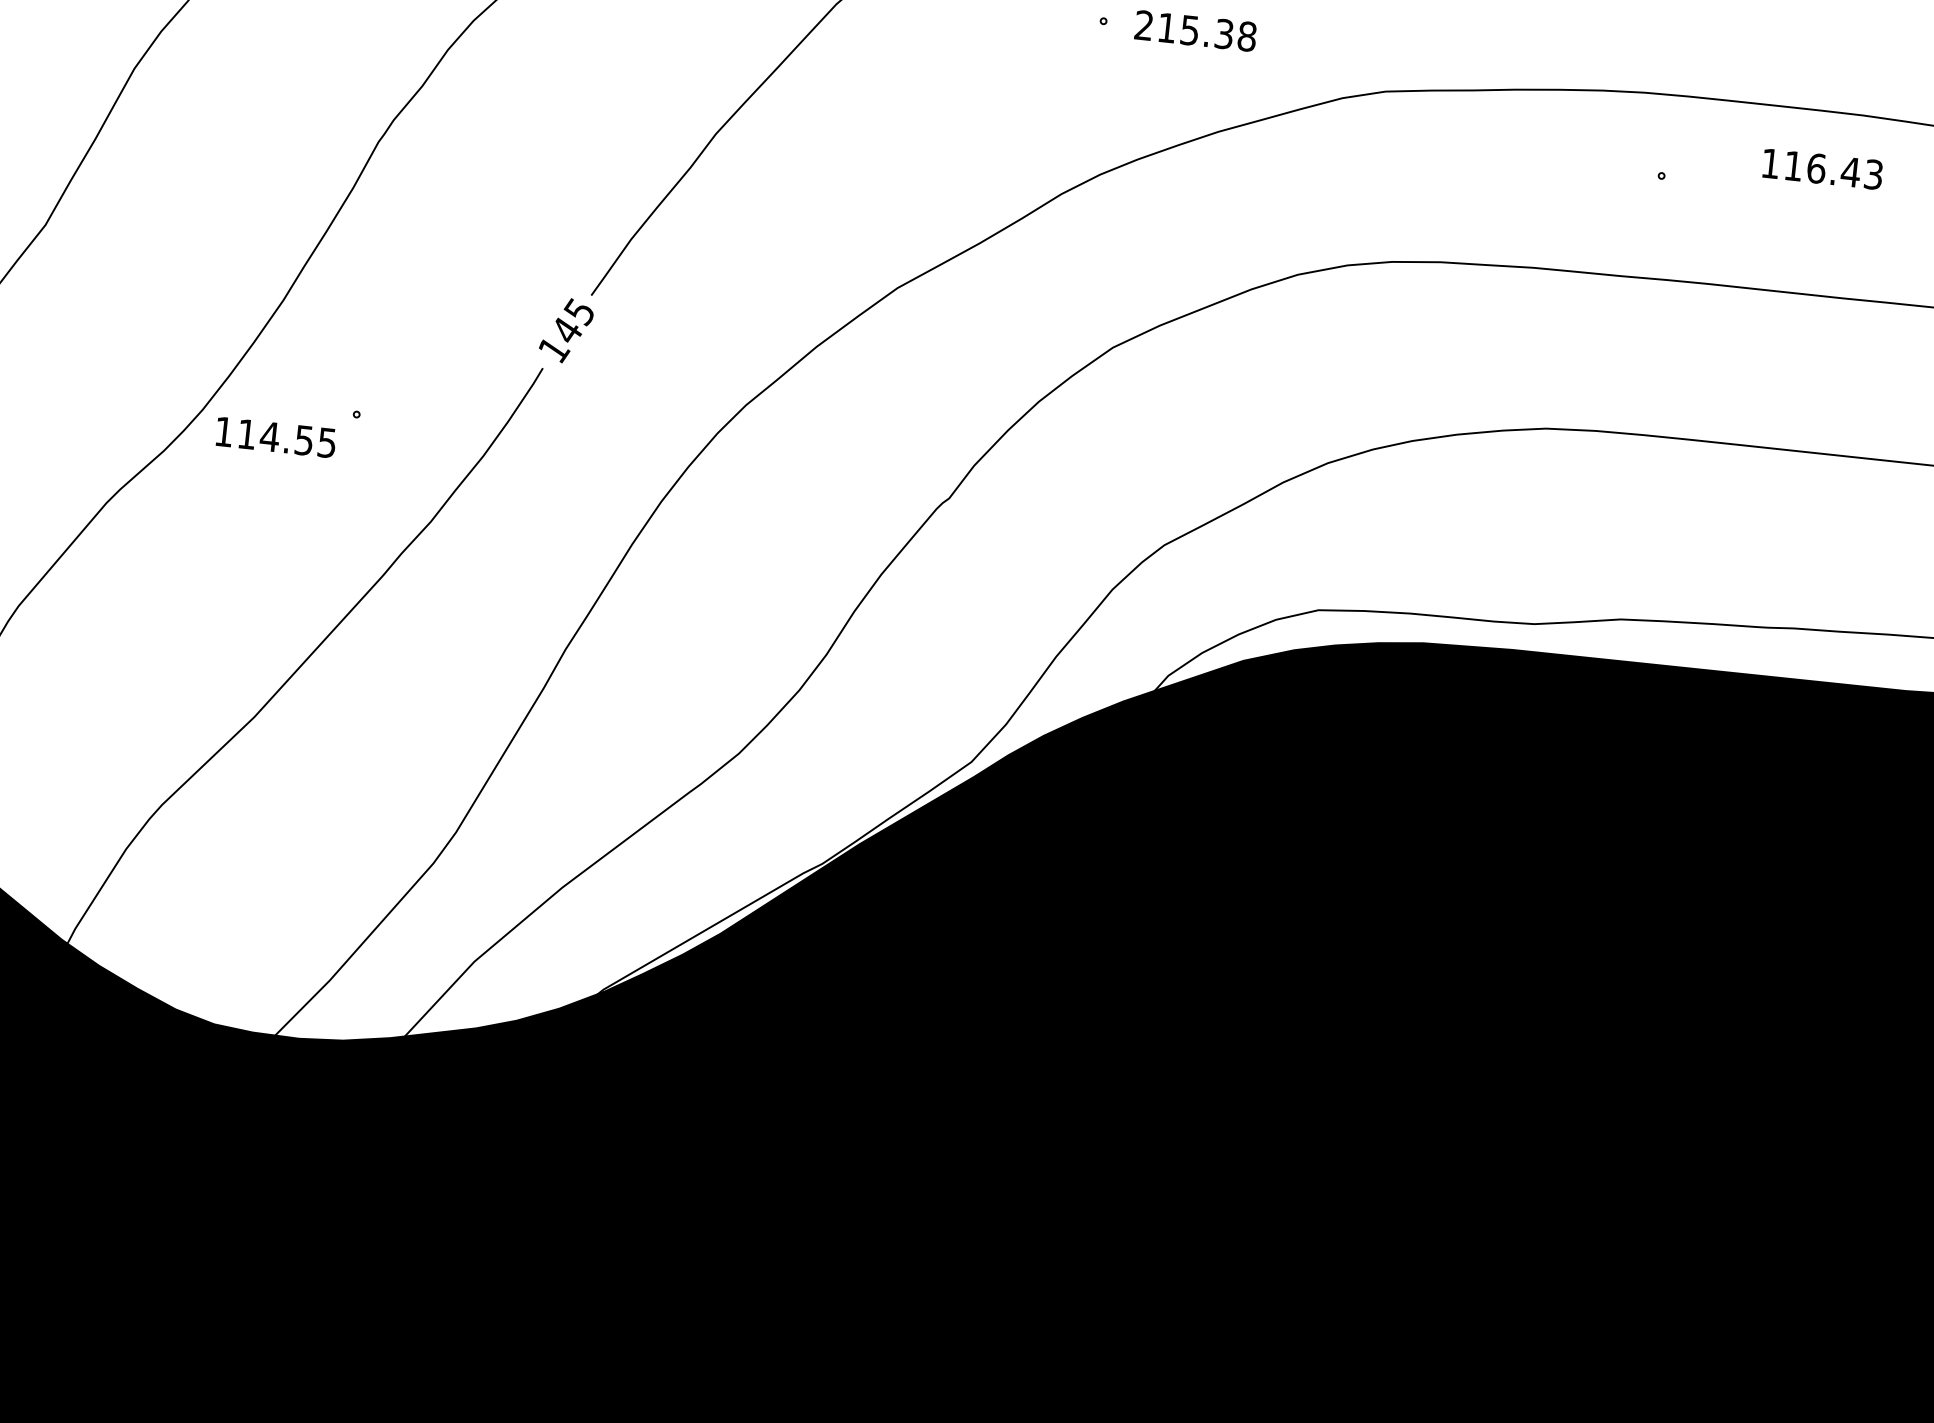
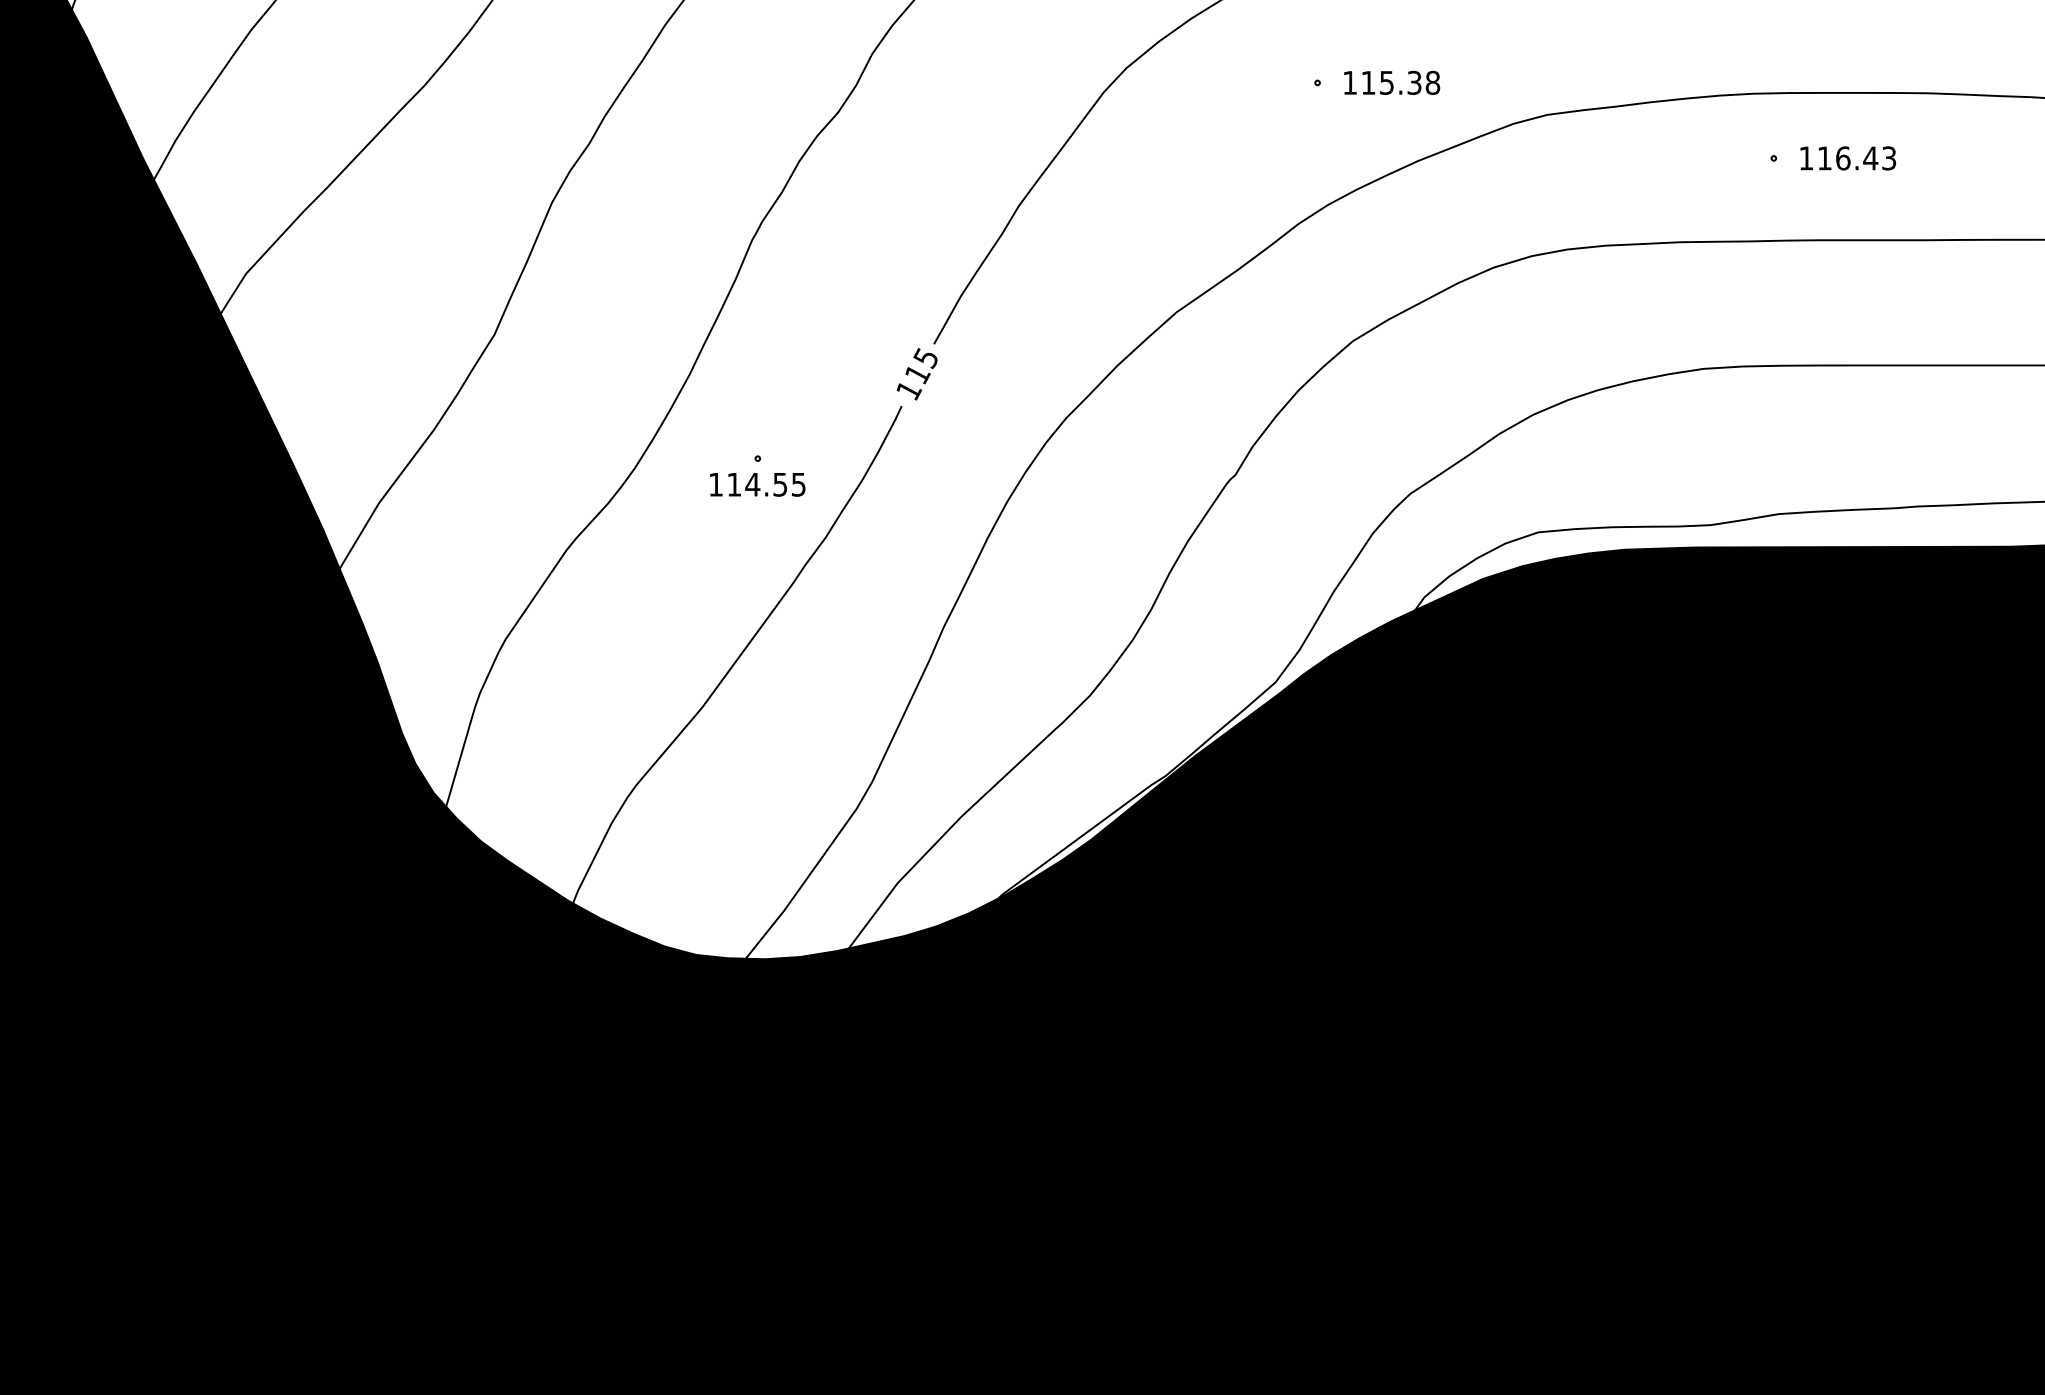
text: (1143, 24) -> (1349, 82), 215.38 -> 115.38
text: (1823, 169) -> (1848, 158), moved
text: (566, 331) -> (917, 374), 145 -> 115
text: (275, 437) -> (757, 484), moved

